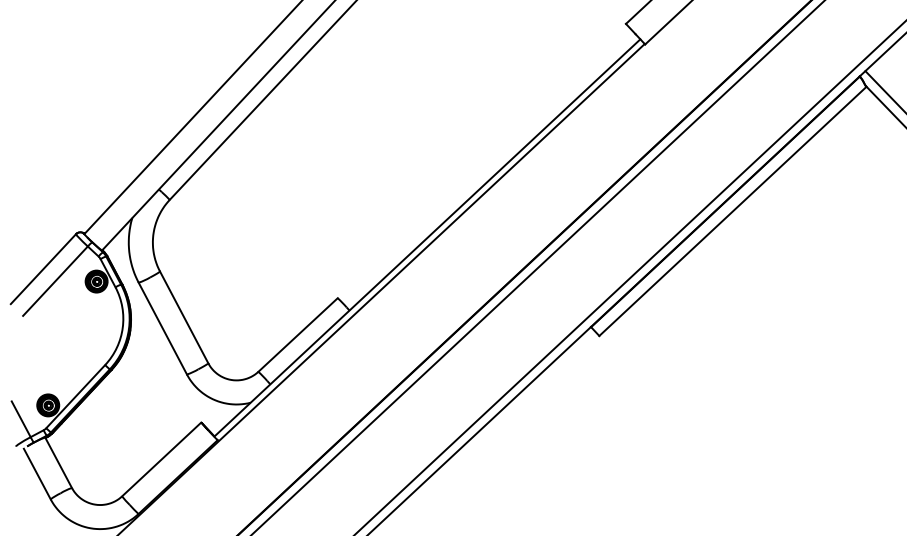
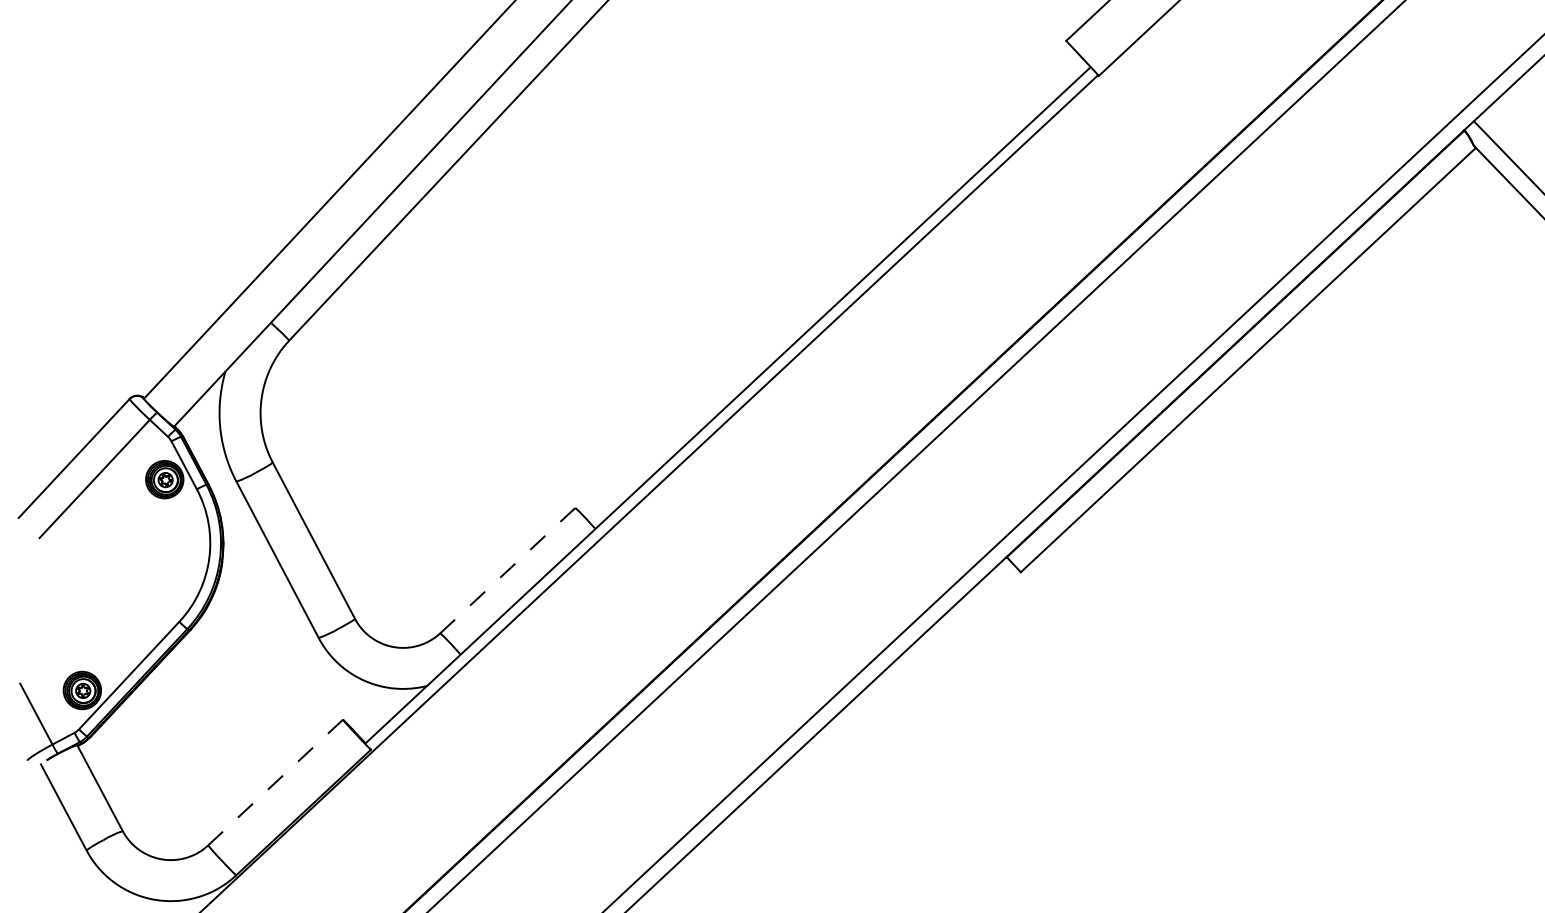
line: (297, 335) -> (506, 571), solid -> dashed
line: (161, 459) -> (275, 782), solid -> dashed

